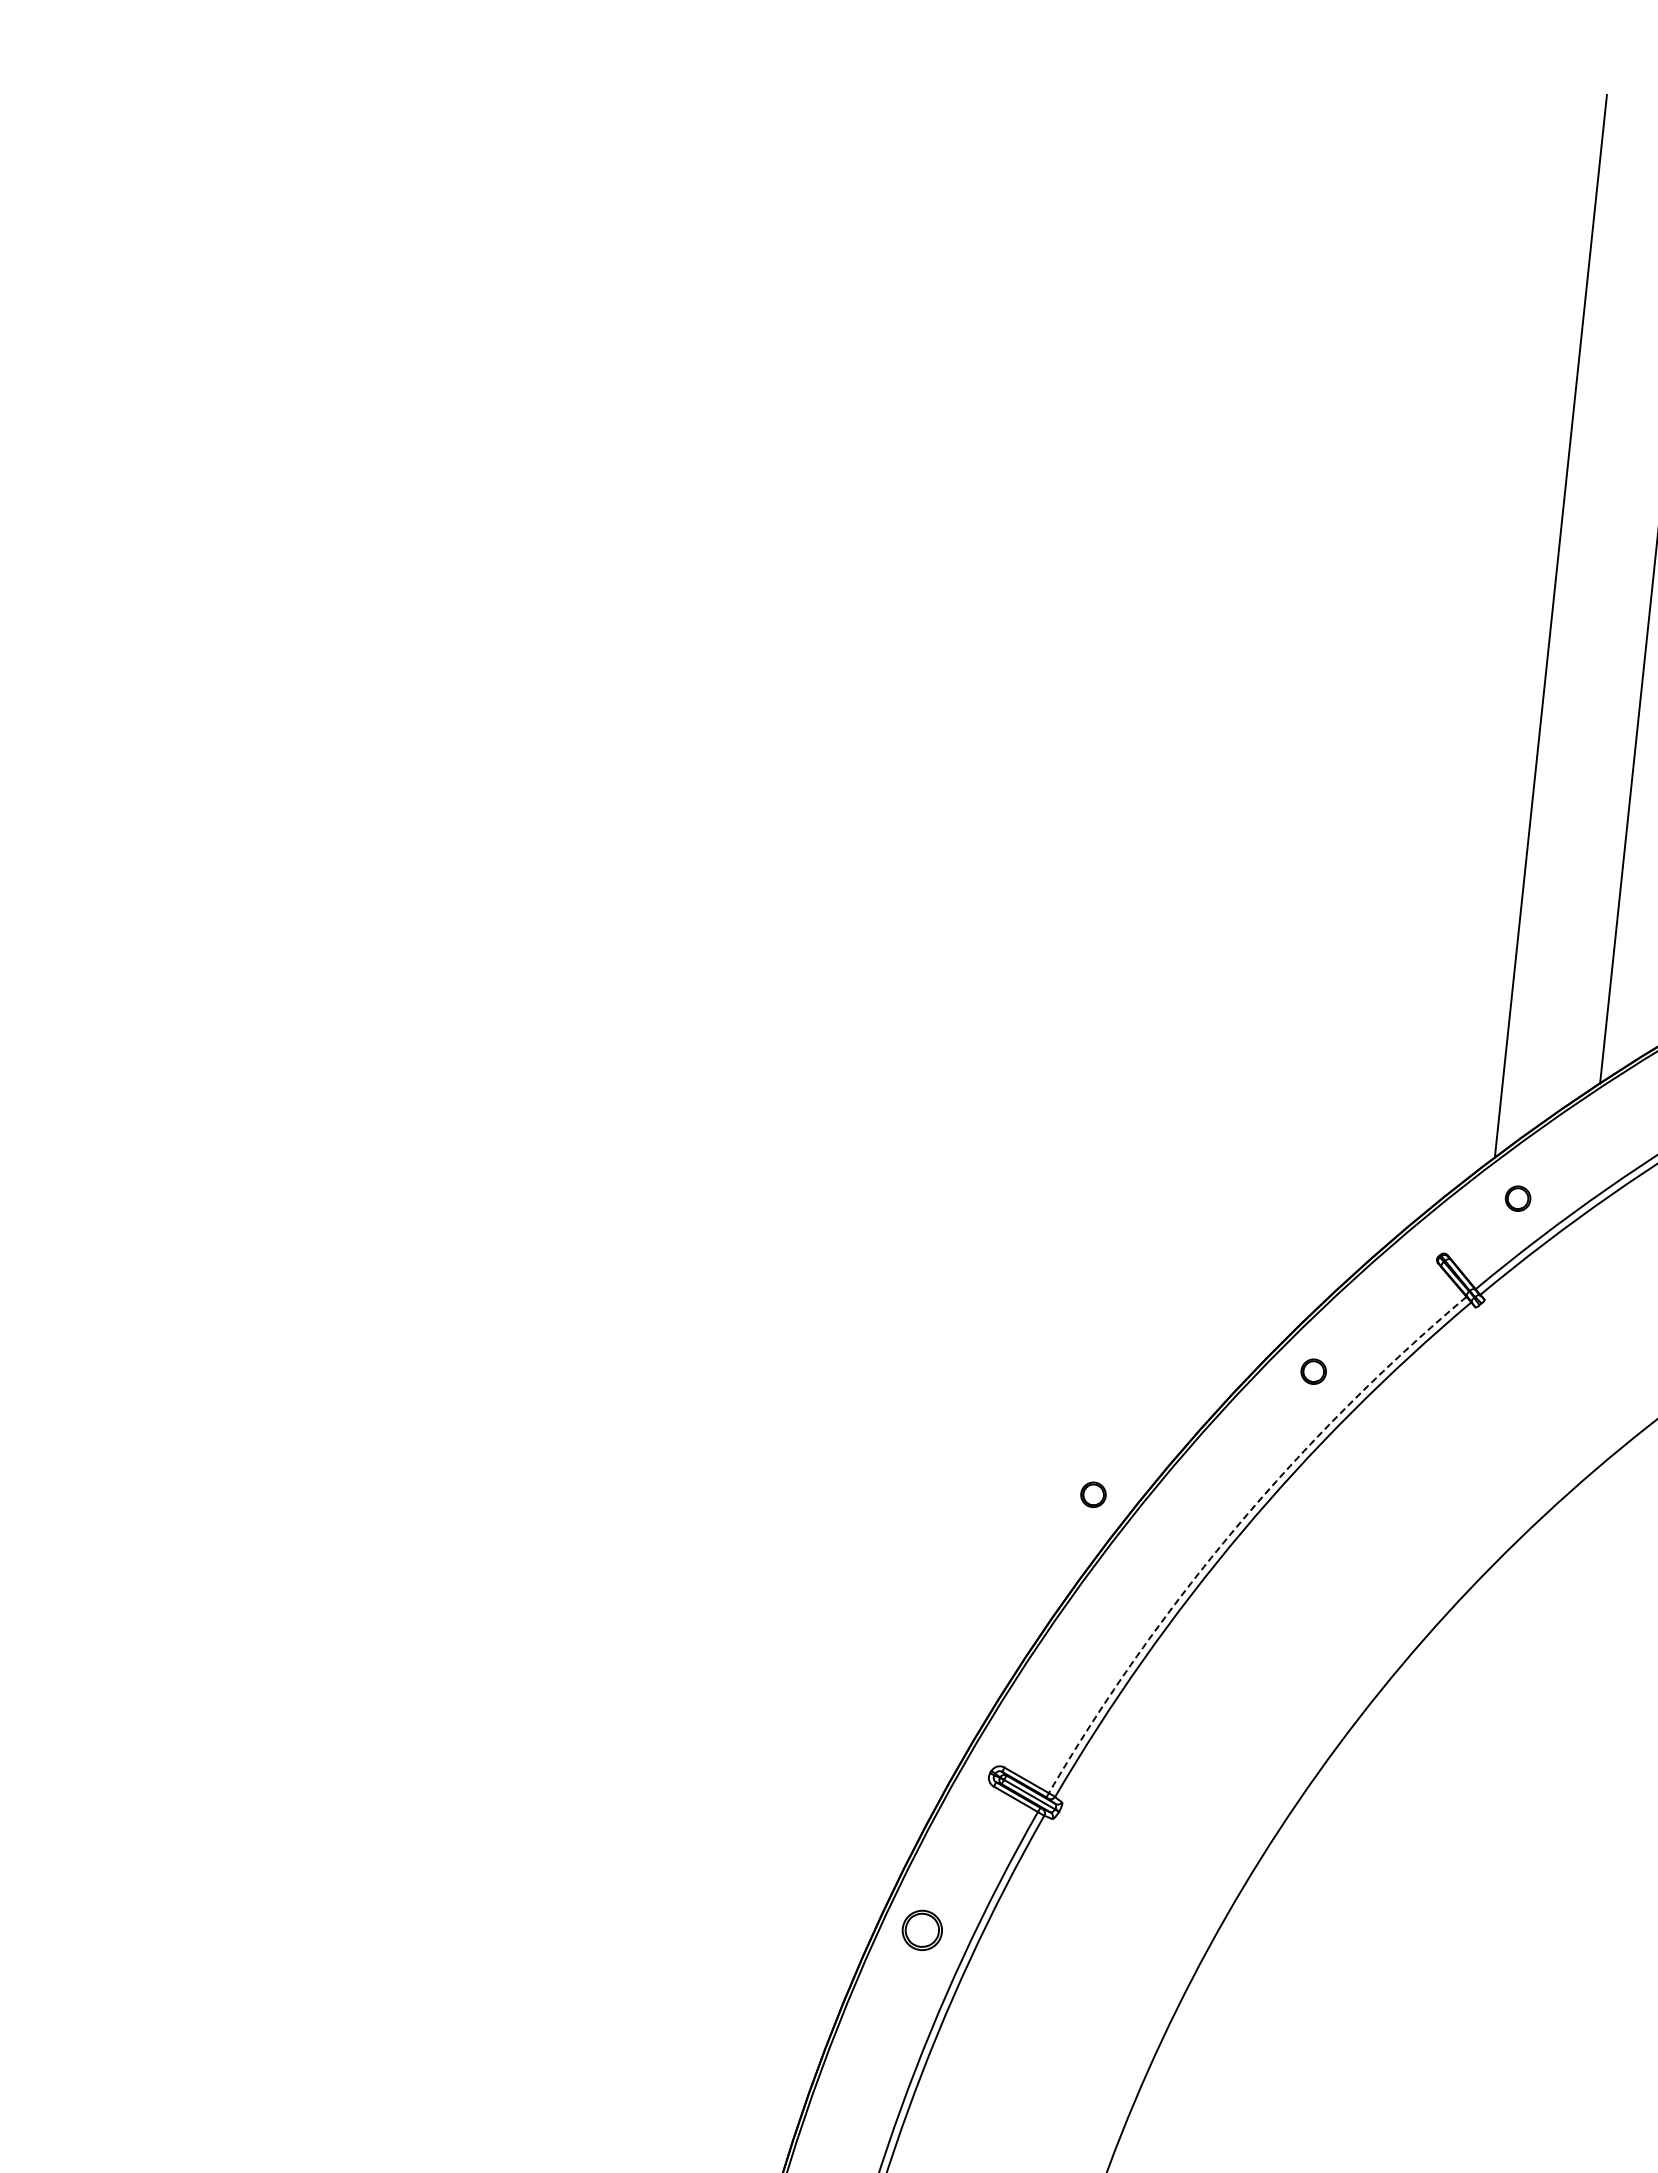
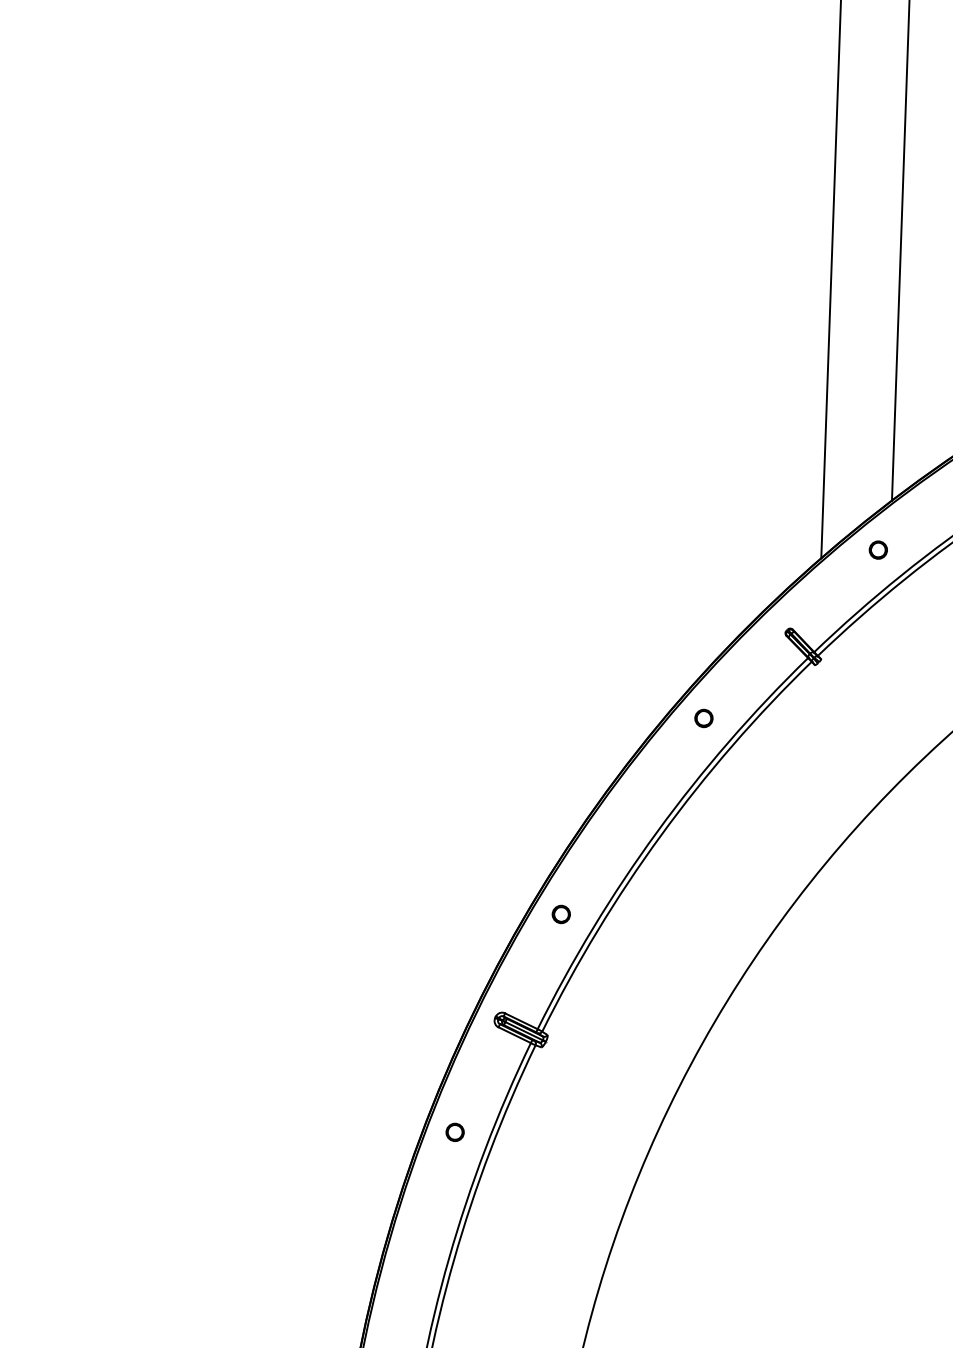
part: (1517, 1198) -> (877, 550), moved
part: (1093, 1494) -> (561, 914), moved
arc: (1236, 1527) -> (657, 832), dashed -> solid
part: (922, 1930) -> (455, 1132), size x0.62

